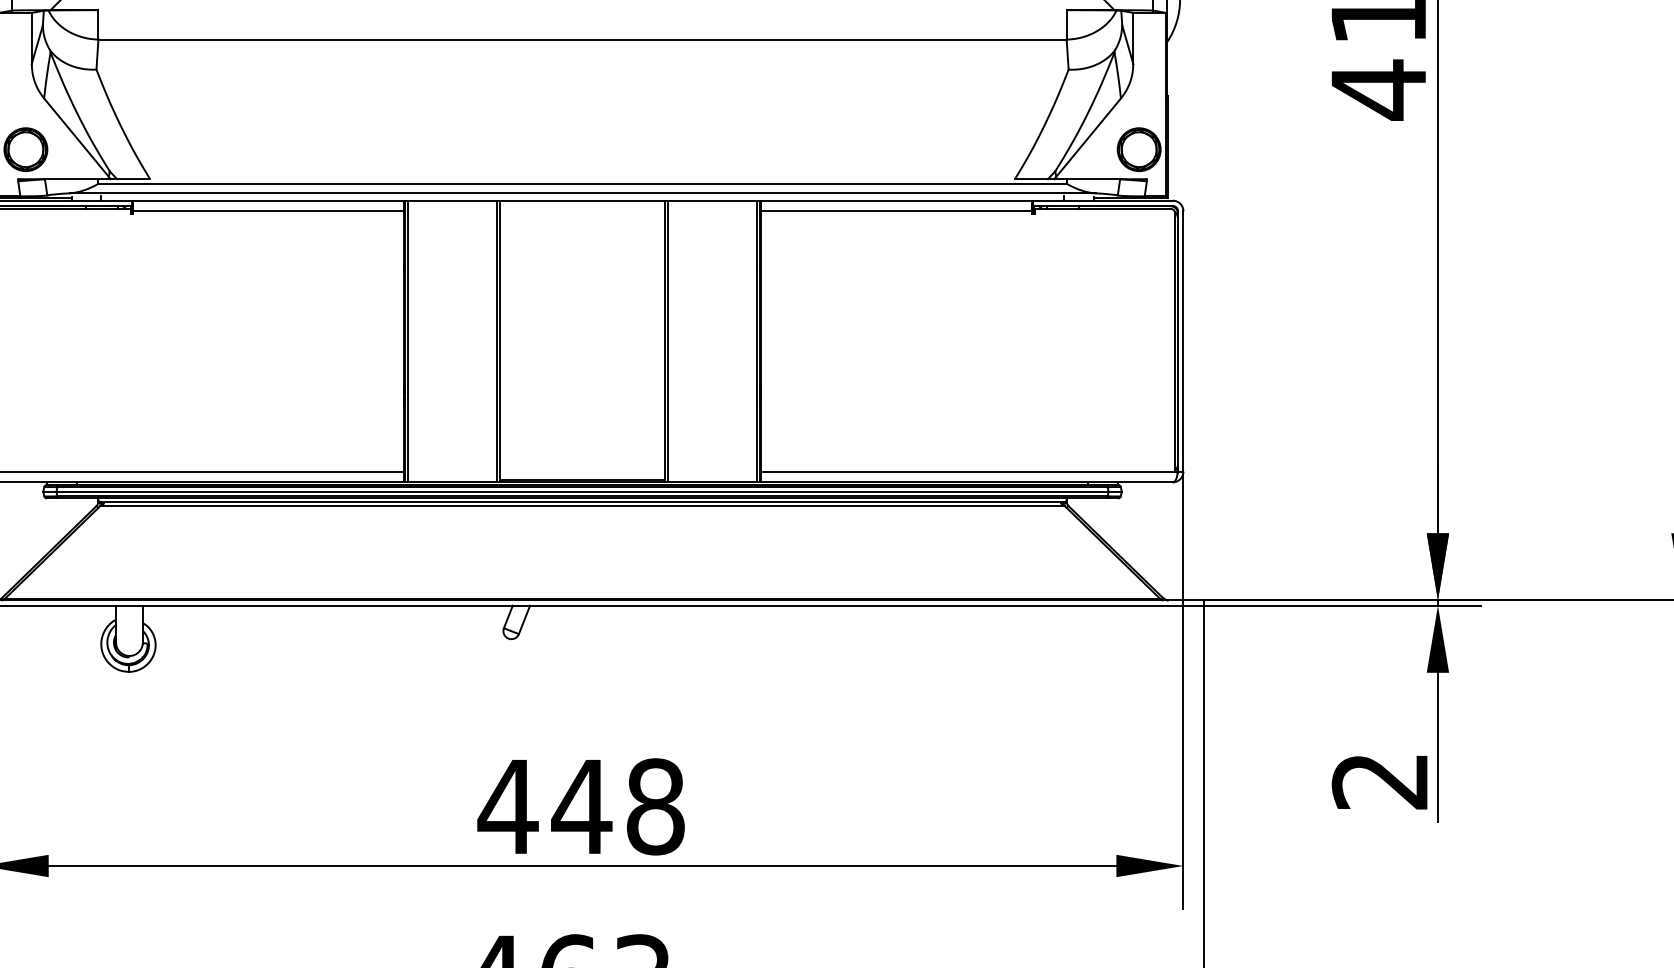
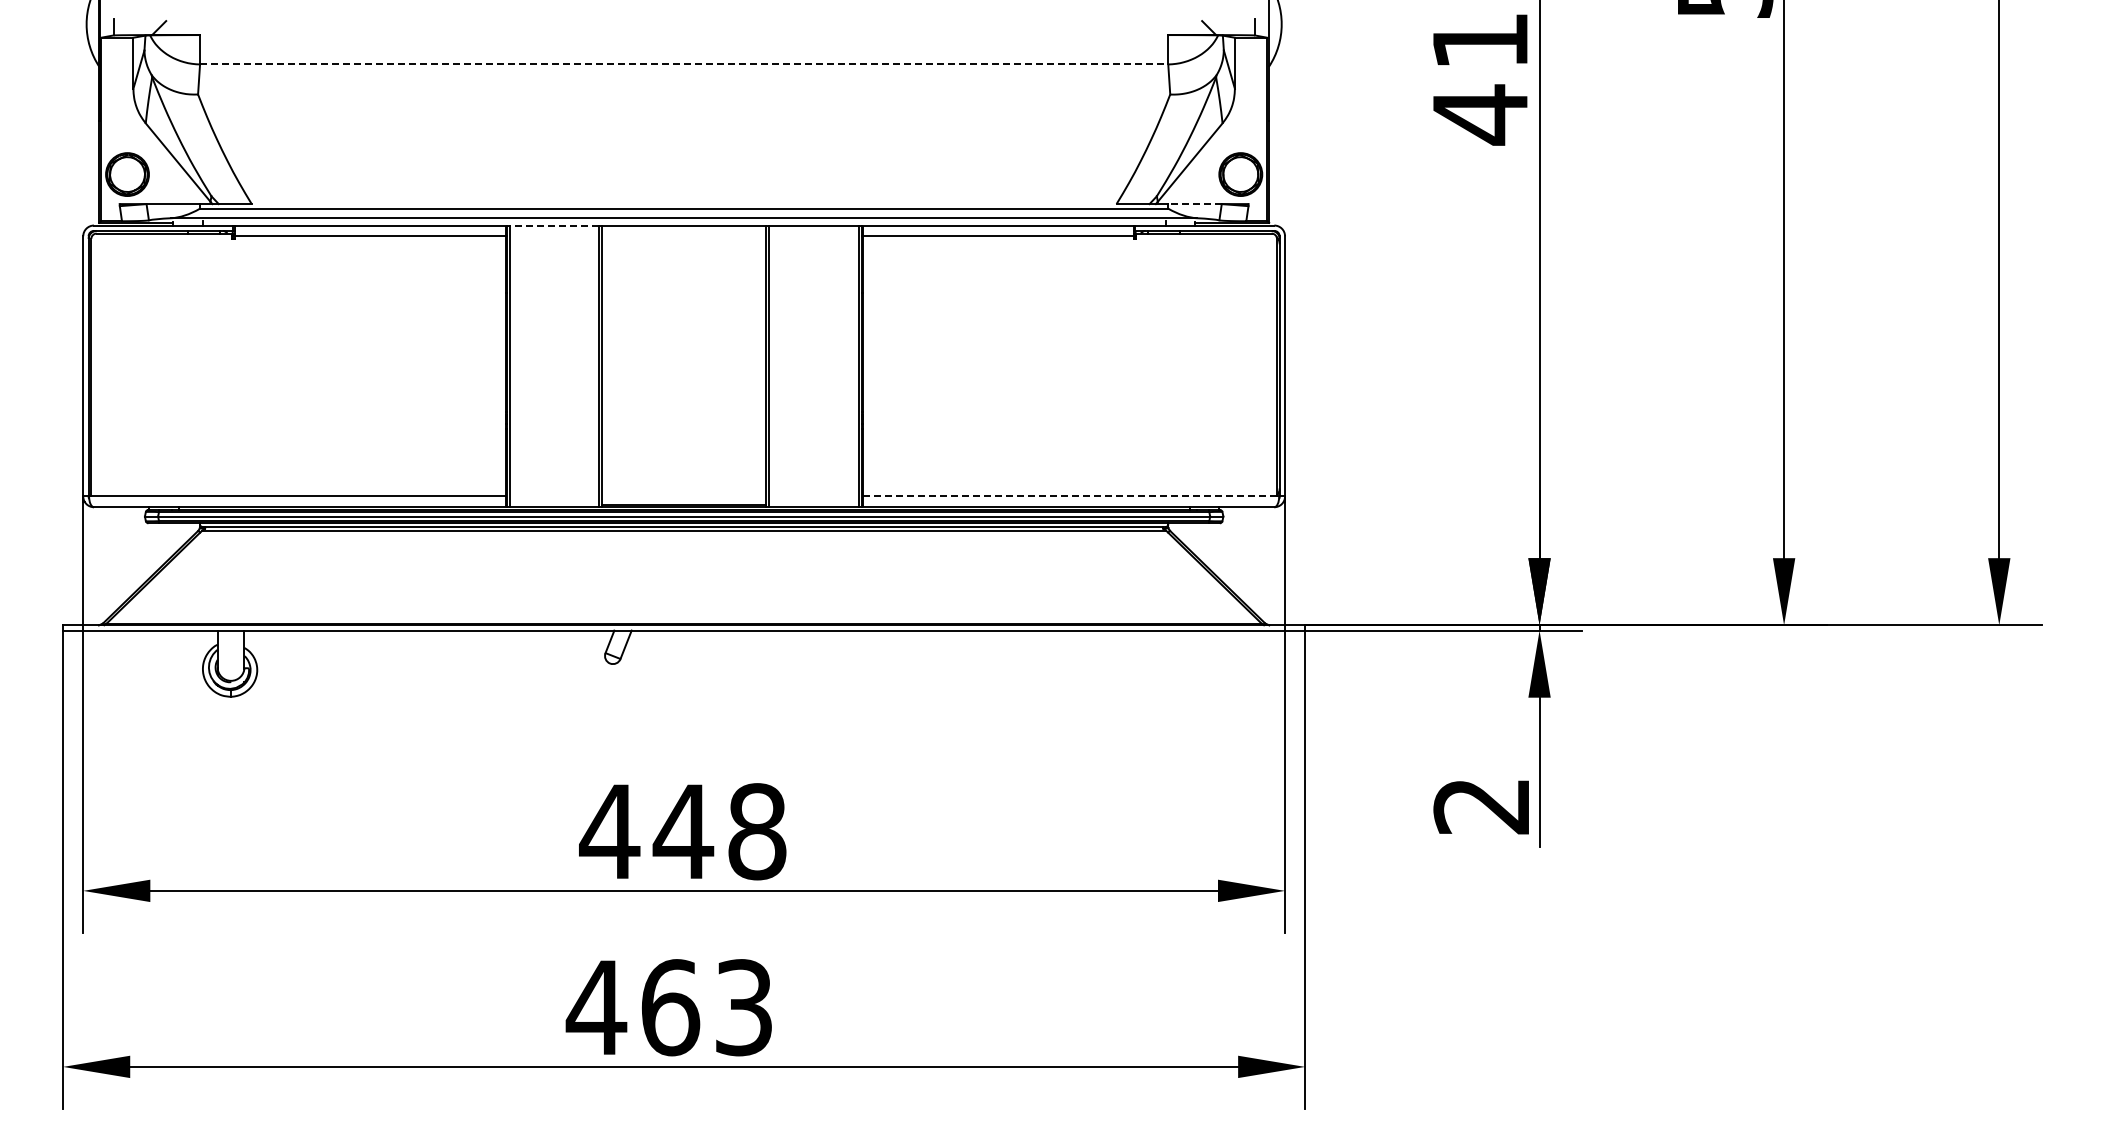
line: (582, 39) -> (684, 64), solid -> dashed
line: (1093, 179) -> (1195, 204), solid -> dashed
line: (452, 200) -> (554, 225), solid -> dashed
line: (967, 471) -> (1069, 496), solid -> dashed

